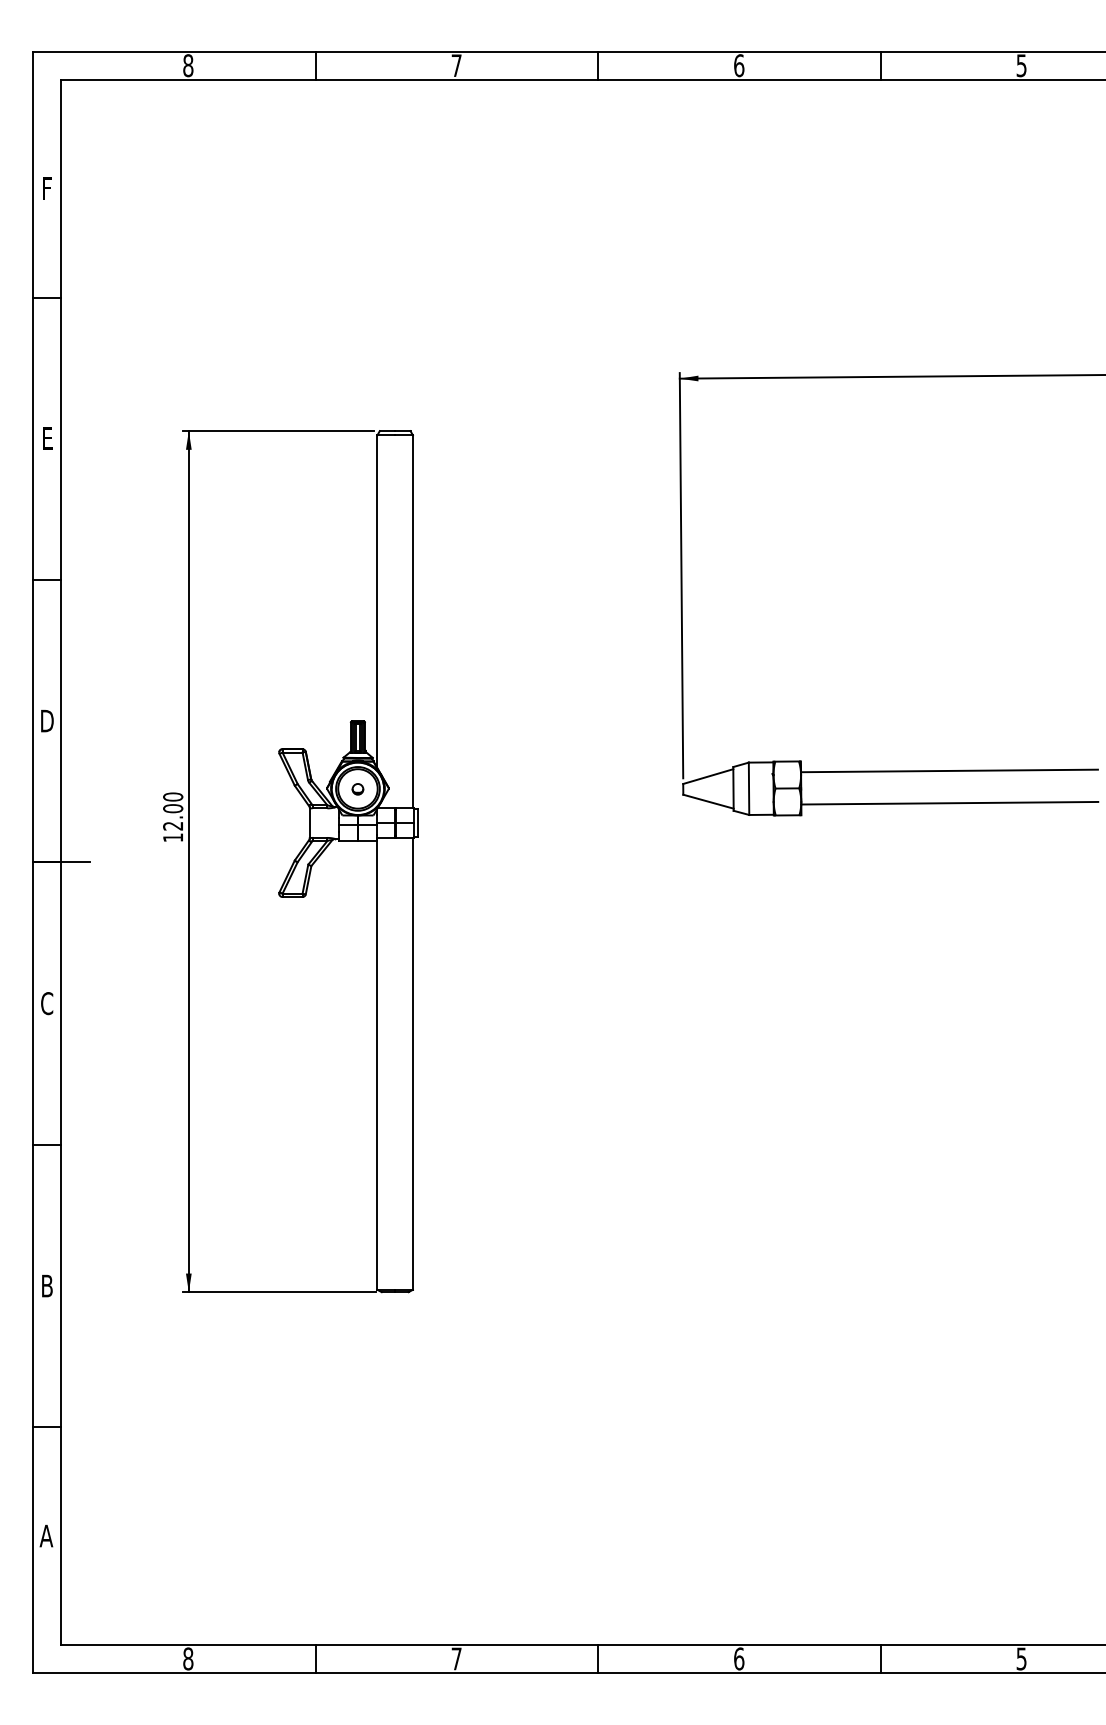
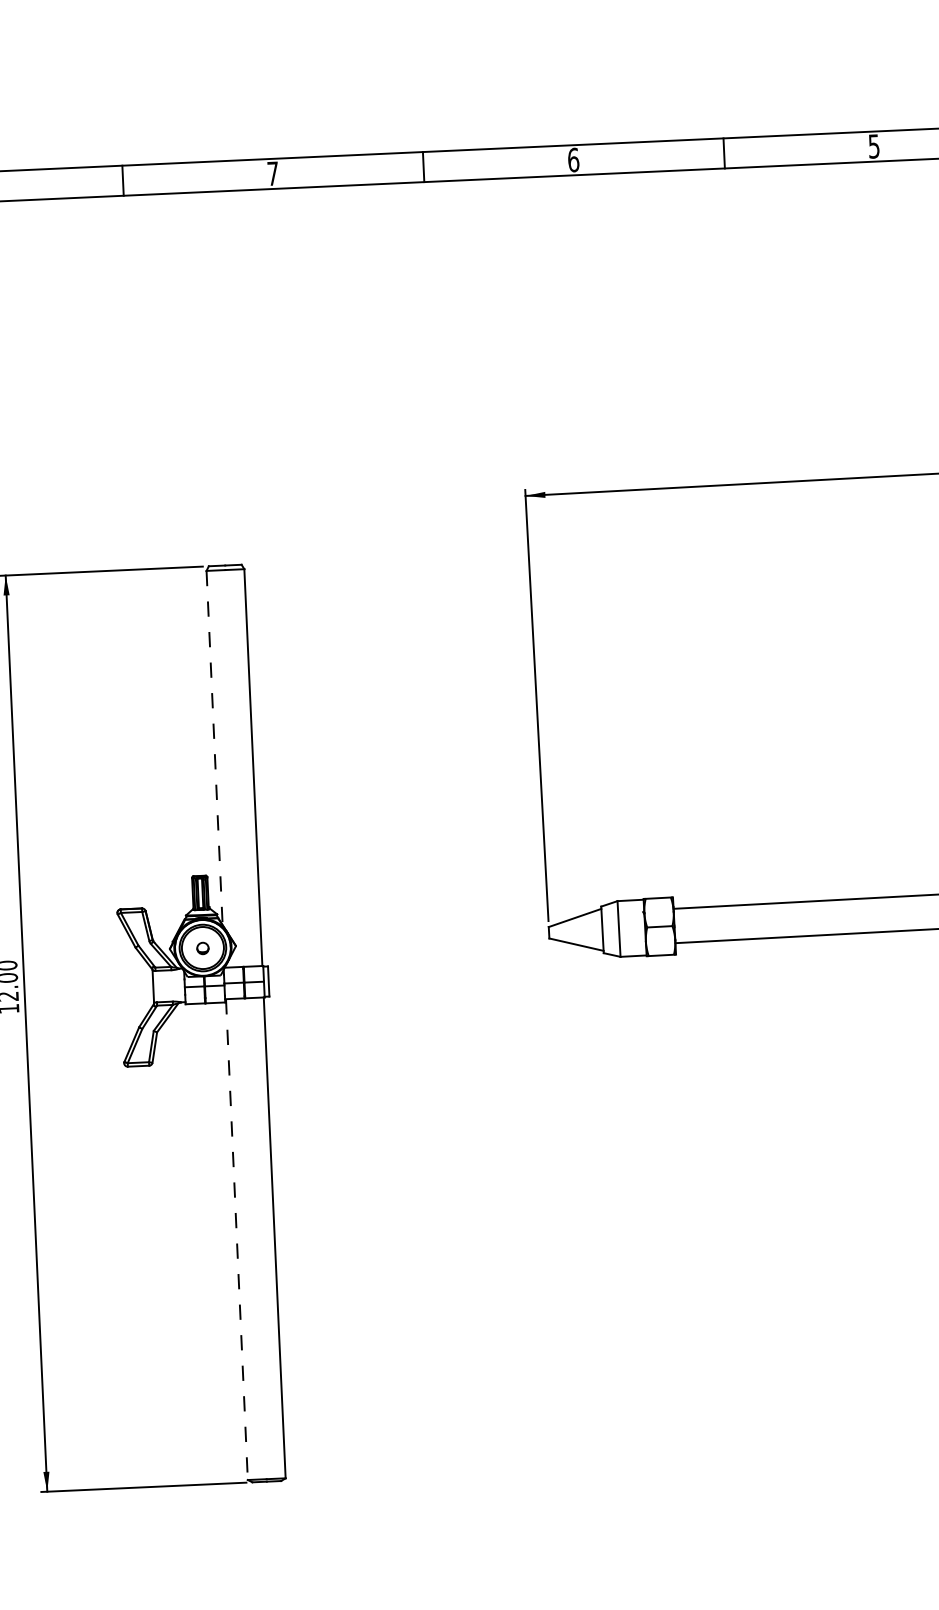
line: (377, 602) -> (214, 748), solid -> dashed
line: (377, 1063) -> (236, 1239), solid -> dashed

